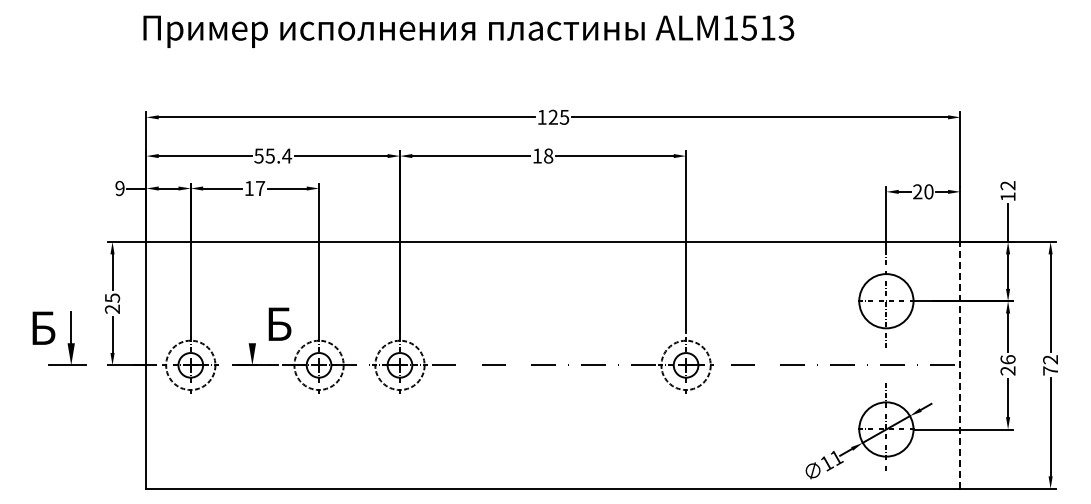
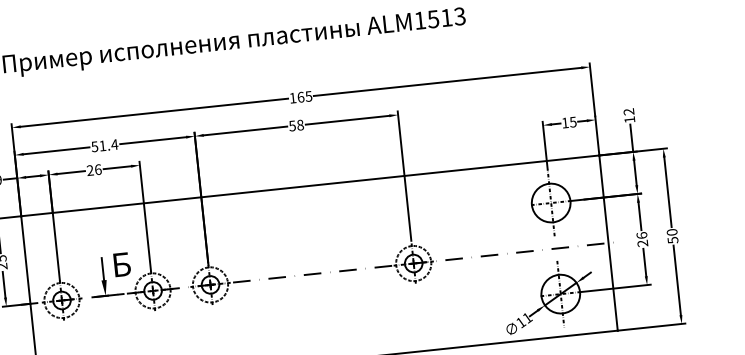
text: (553, 116) -> (300, 96), 125 -> 165
text: (269, 155) -> (102, 145), 55.4 -> 51.4
text: (536, 155) -> (291, 125), 18 -> 58
text: (254, 188) -> (94, 170), 17 -> 26
text: (923, 191) -> (569, 122), 20 -> 15
line: (252, 327) -> (102, 269), added
line: (960, 364) -> (608, 242), dashed -> solid
text: (1050, 365) -> (672, 236), 72 -> 50

